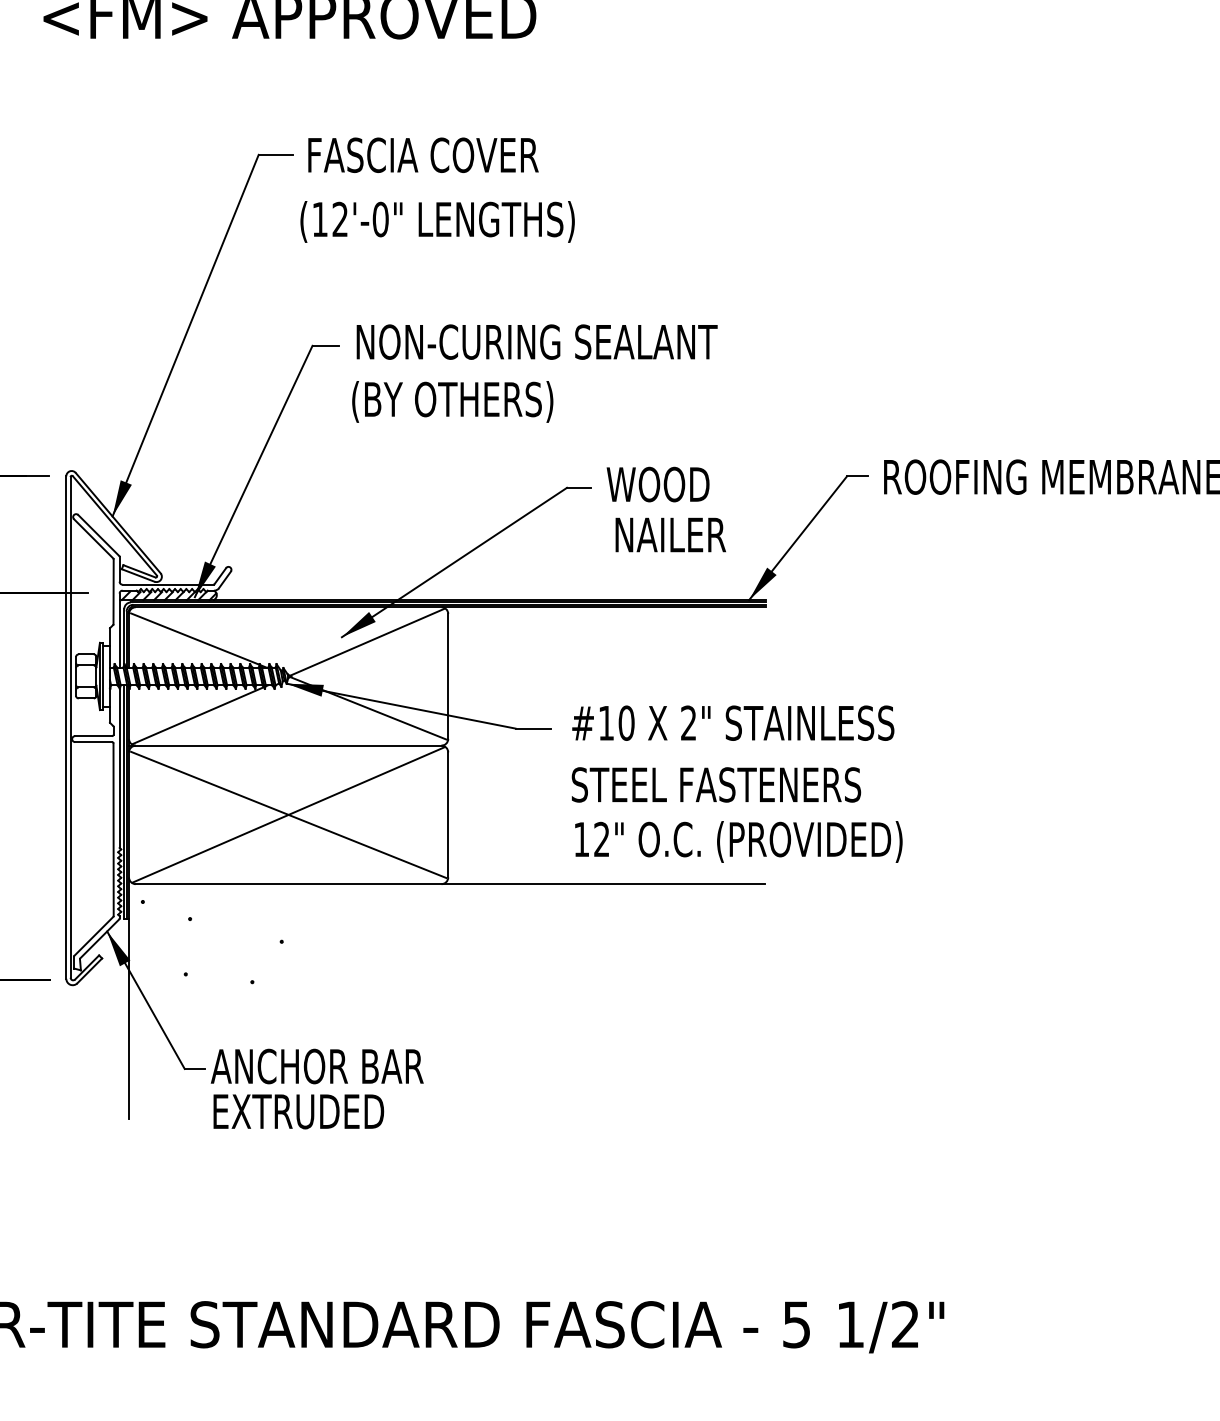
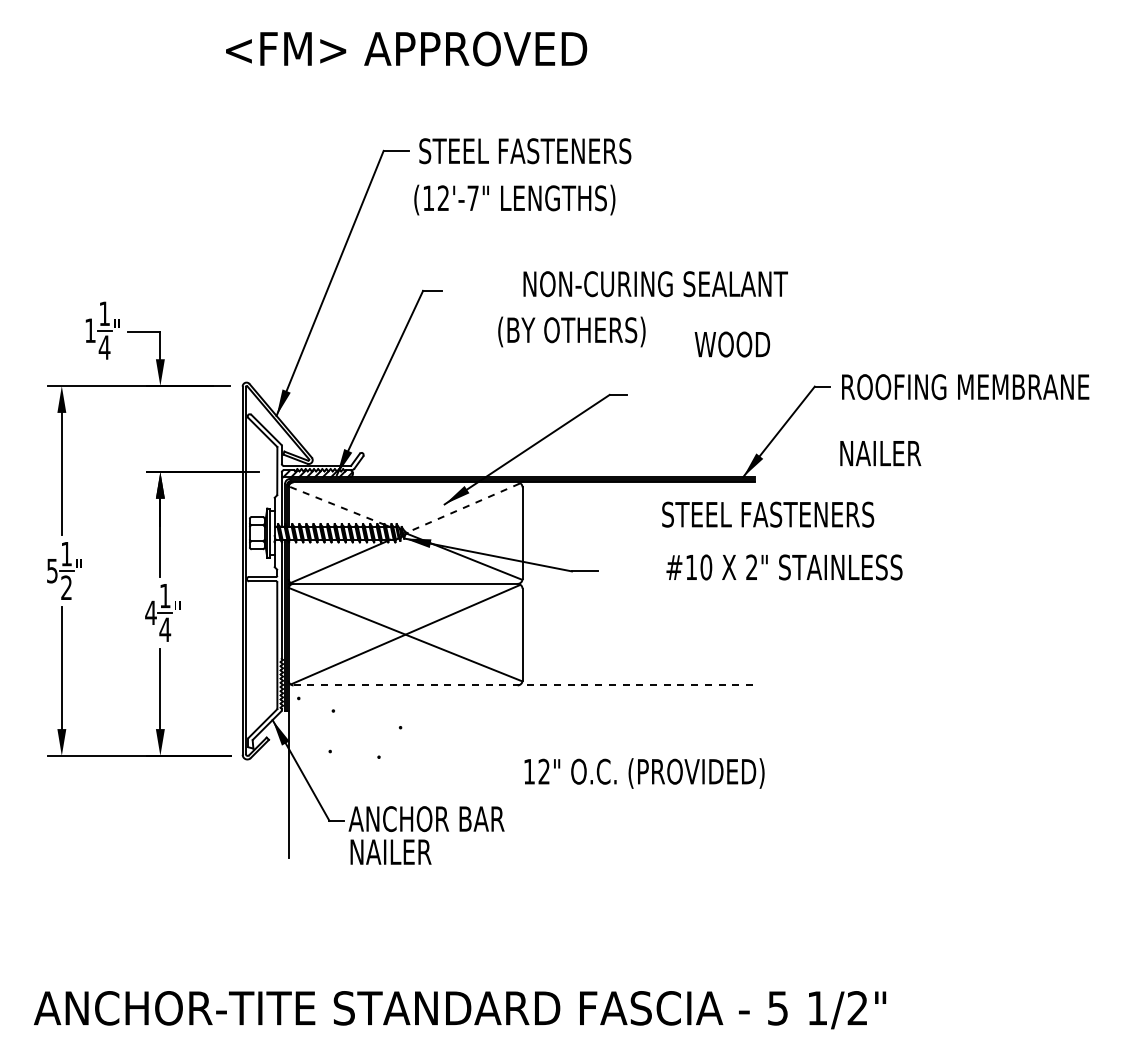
text: (452, 155) -> (525, 151), FASCIA COVER -> STEEL FASTENERS
text: (379, 219) -> (472, 198), (12'-0" -> (12'-7"
text: (536, 342) -> (655, 284), moved
text: (452, 401) -> (571, 331), moved
text: (658, 484) -> (732, 344), moved
text: (670, 534) -> (880, 453), moved
line: (195, 638) -> (337, 505), solid -> dashed
line: (367, 642) -> (463, 508), solid -> dashed
text: (733, 723) -> (784, 567), moved
text: (716, 784) -> (768, 514), moved
text: (738, 841) -> (644, 773), moved
line: (450, 884) -> (524, 685), solid -> dashed
text: (299, 1112) -> (413, 852), EXTRUDED -> NAILER

